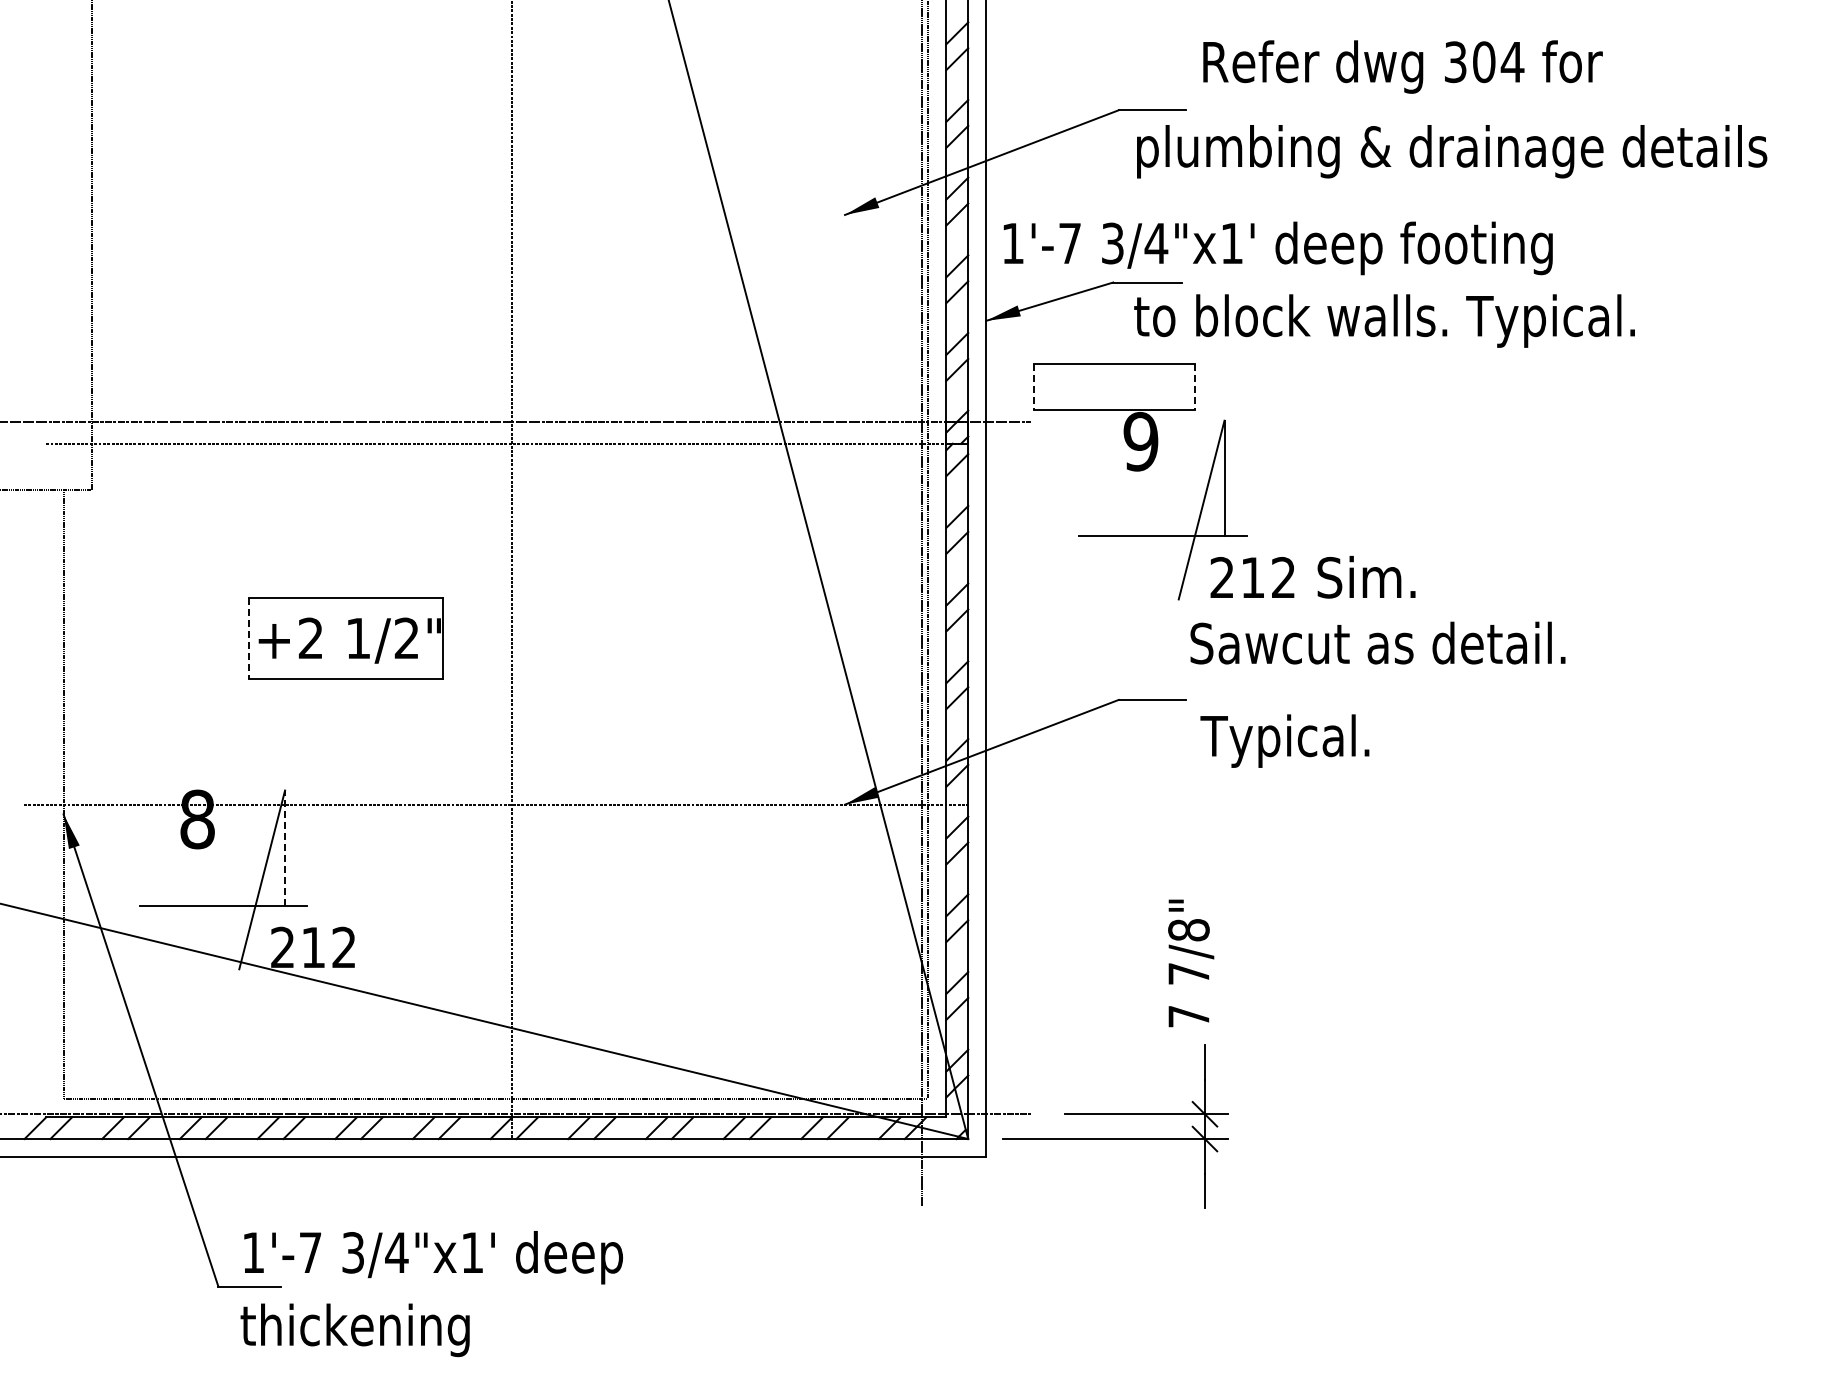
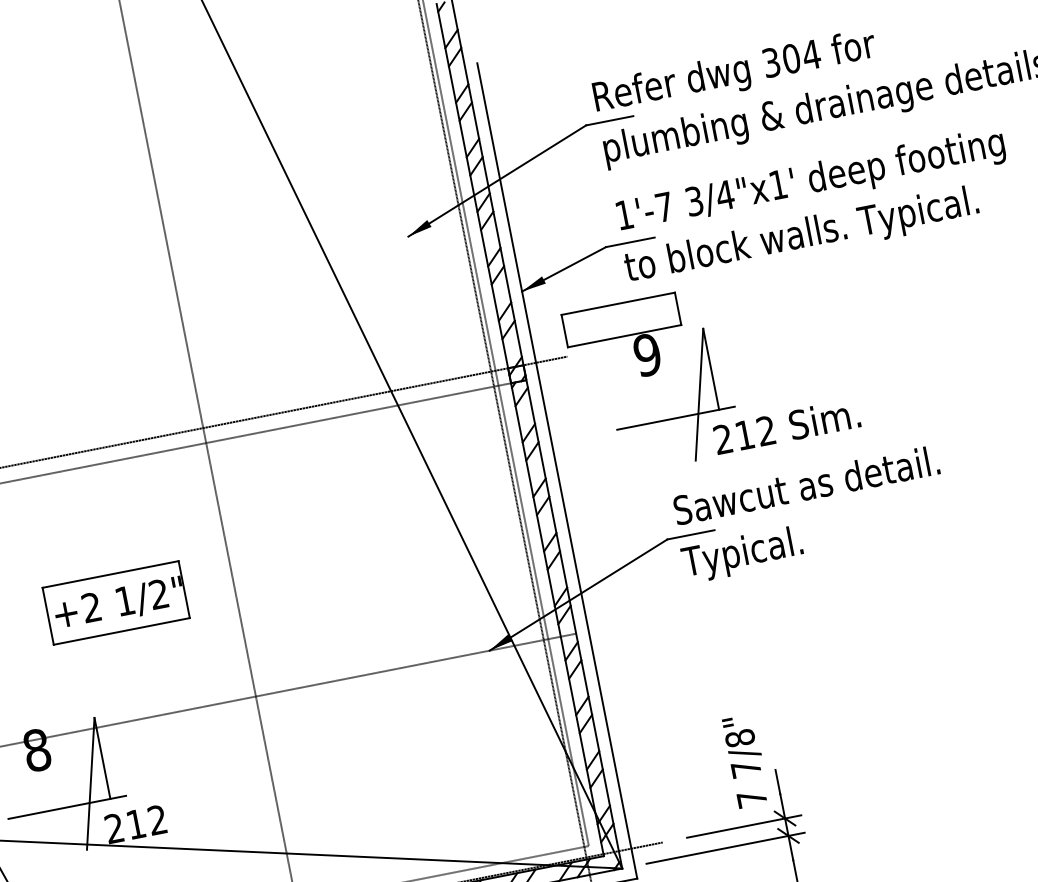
text: (1402, 66) -> (734, 73), moved
text: (1277, 248) -> (810, 182), moved
line: (1033, 387) -> (564, 331), dashed -> solid
line: (1195, 387) -> (678, 309), dashed -> solid
line: (248, 638) -> (47, 616), dashed -> solid
text: (1377, 642) -> (806, 484), moved
text: (1284, 740) -> (742, 554), moved
line: (285, 848) -> (102, 758), dashed -> solid
text: (1191, 963) -> (746, 761), moved

